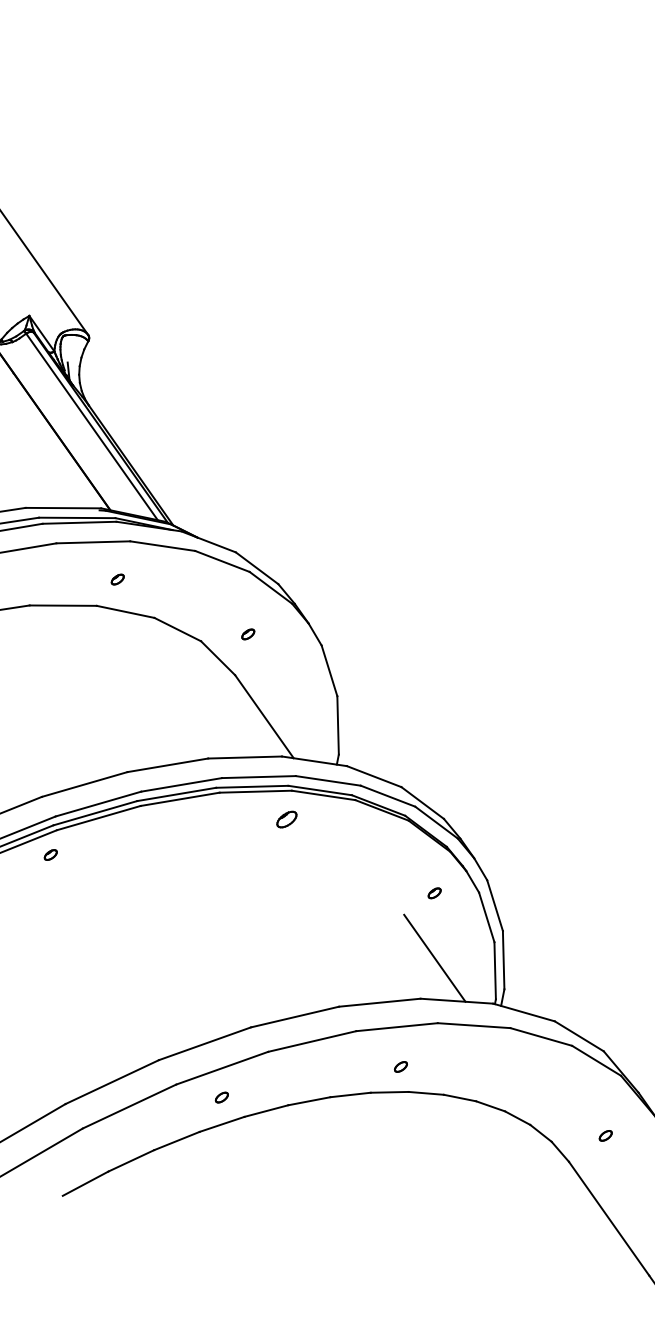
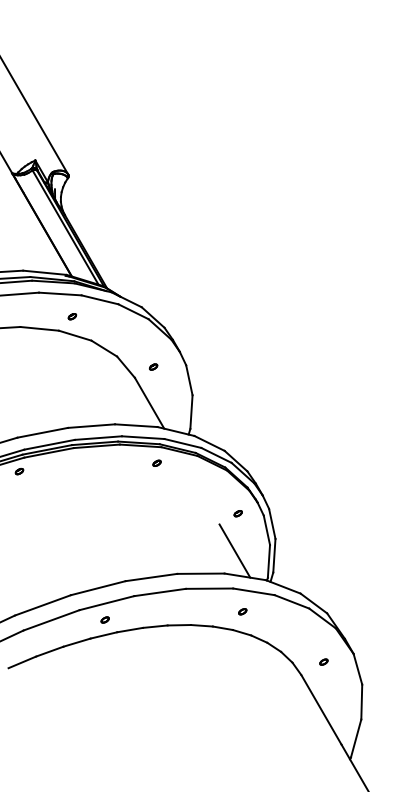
part: (248, 633) -> (153, 366), moved
part: (285, 817) -> (156, 462), size x0.62
part: (400, 1066) -> (242, 611), moved

